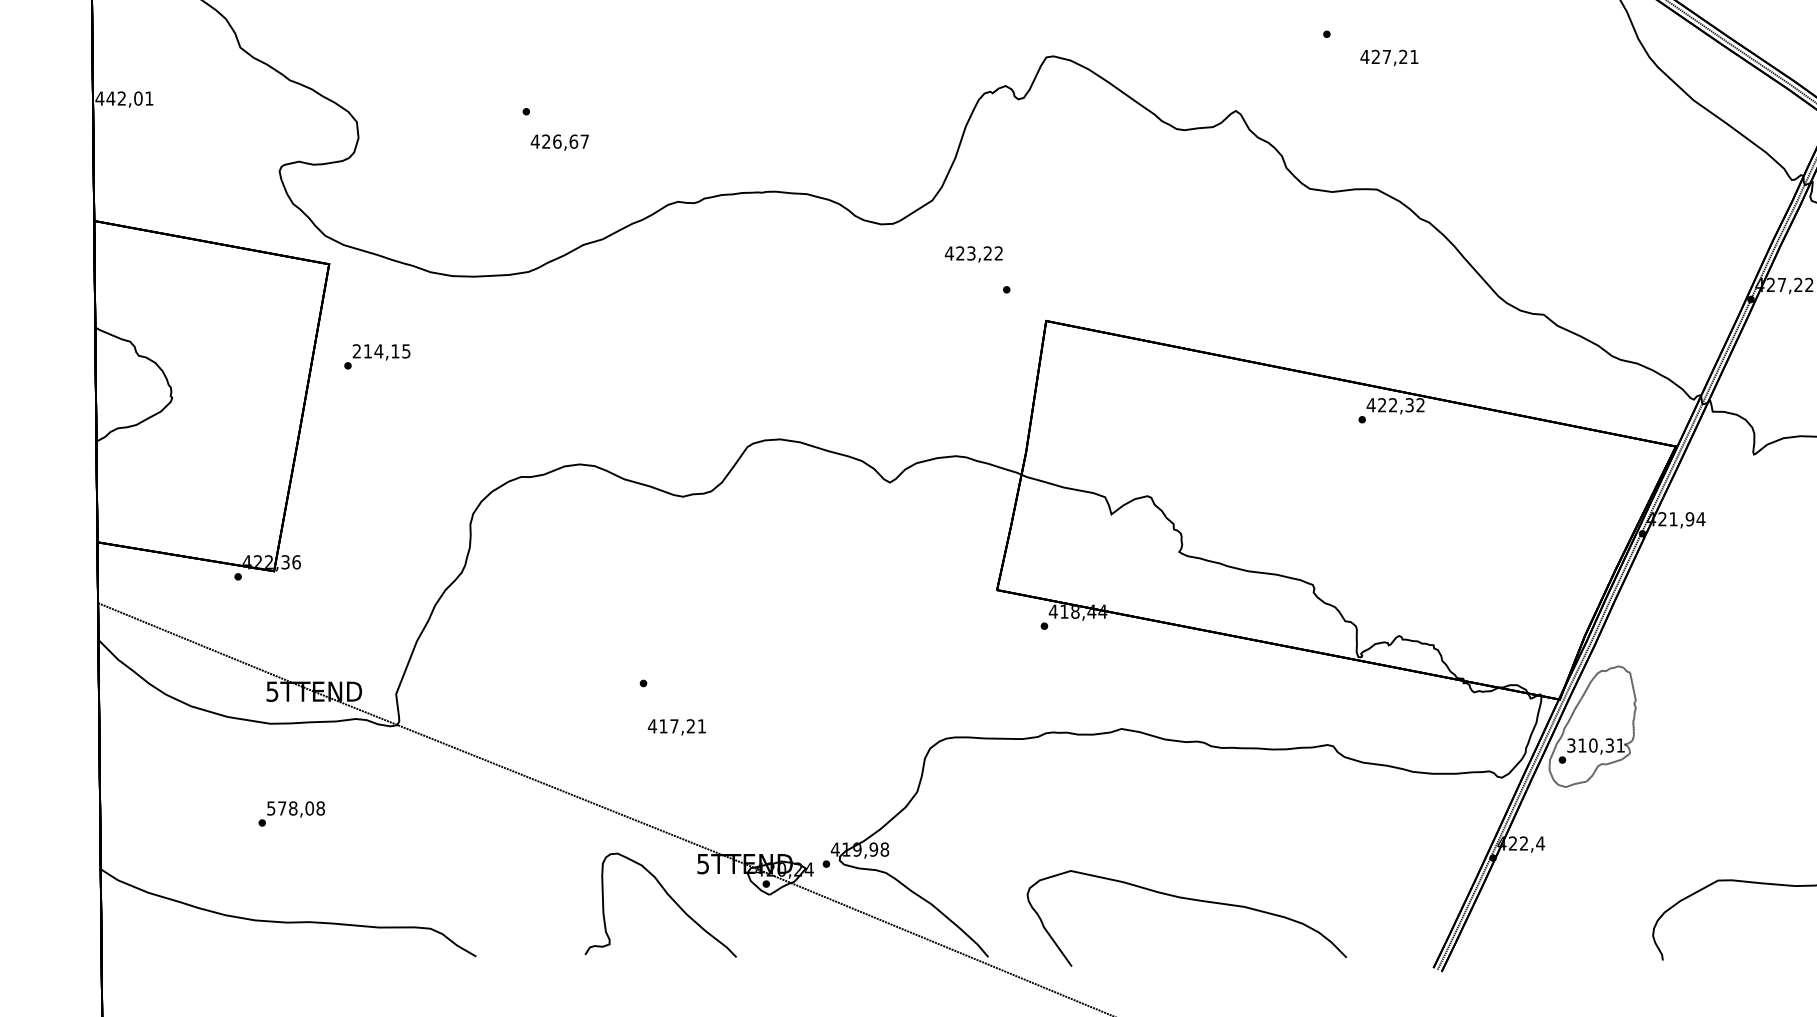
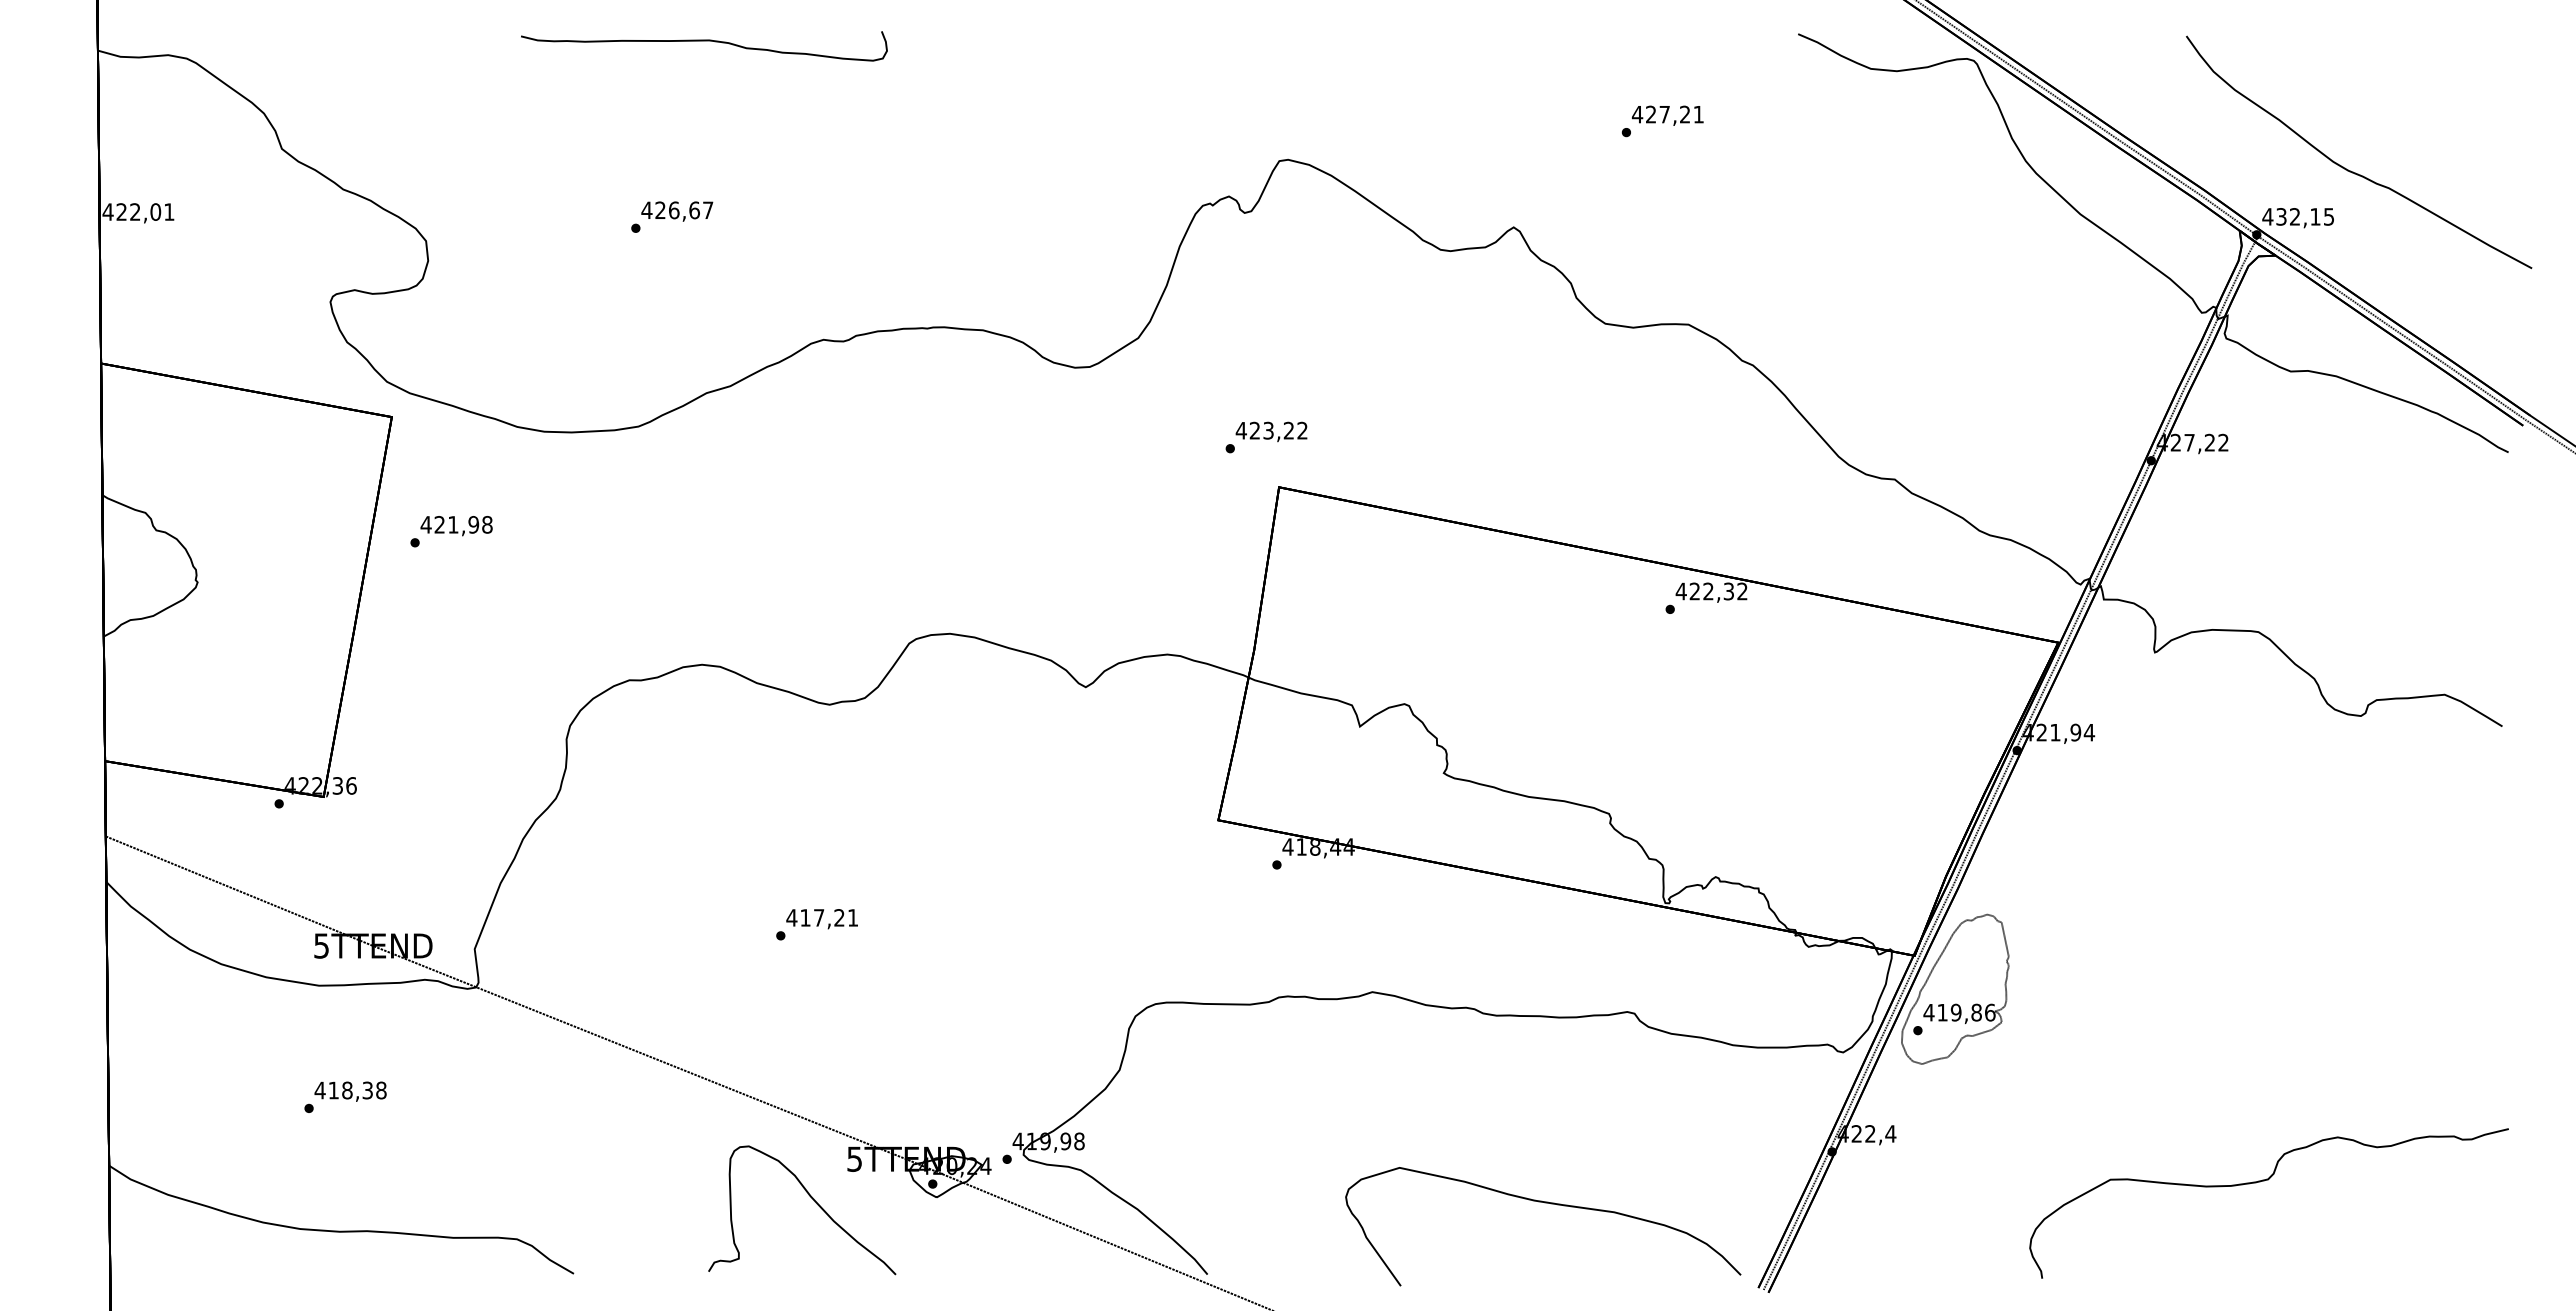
text: (1389, 57) -> (1667, 115), moved
text: (110, 98) -> (121, 211), 442,01 -> 422,01
text: (560, 142) -> (677, 211), moved
text: (973, 254) -> (1271, 431), moved
text: (381, 351) -> (456, 524), 214,15 -> 421,98
text: (676, 727) -> (821, 919), moved
text: (1596, 745) -> (1959, 1012), 310,31 -> 419,86
text: (290, 808) -> (343, 1090), 578,08 -> 418,38
curve: (1187, 899) -> (1544, 1203), moved

